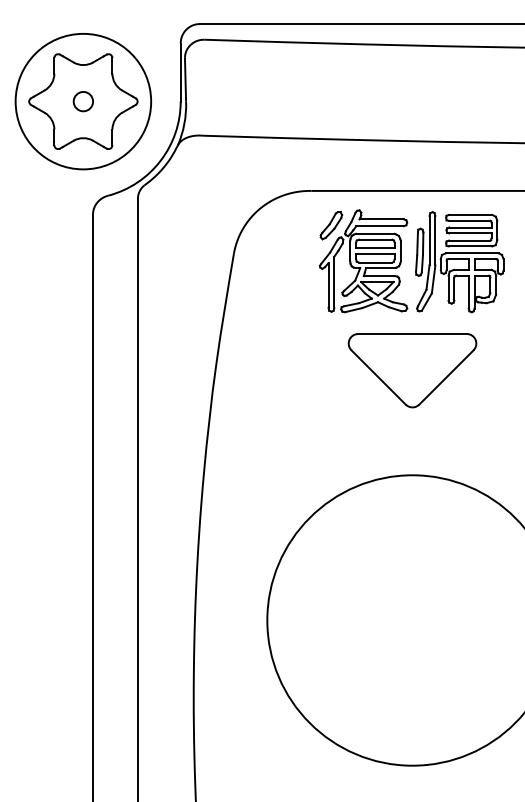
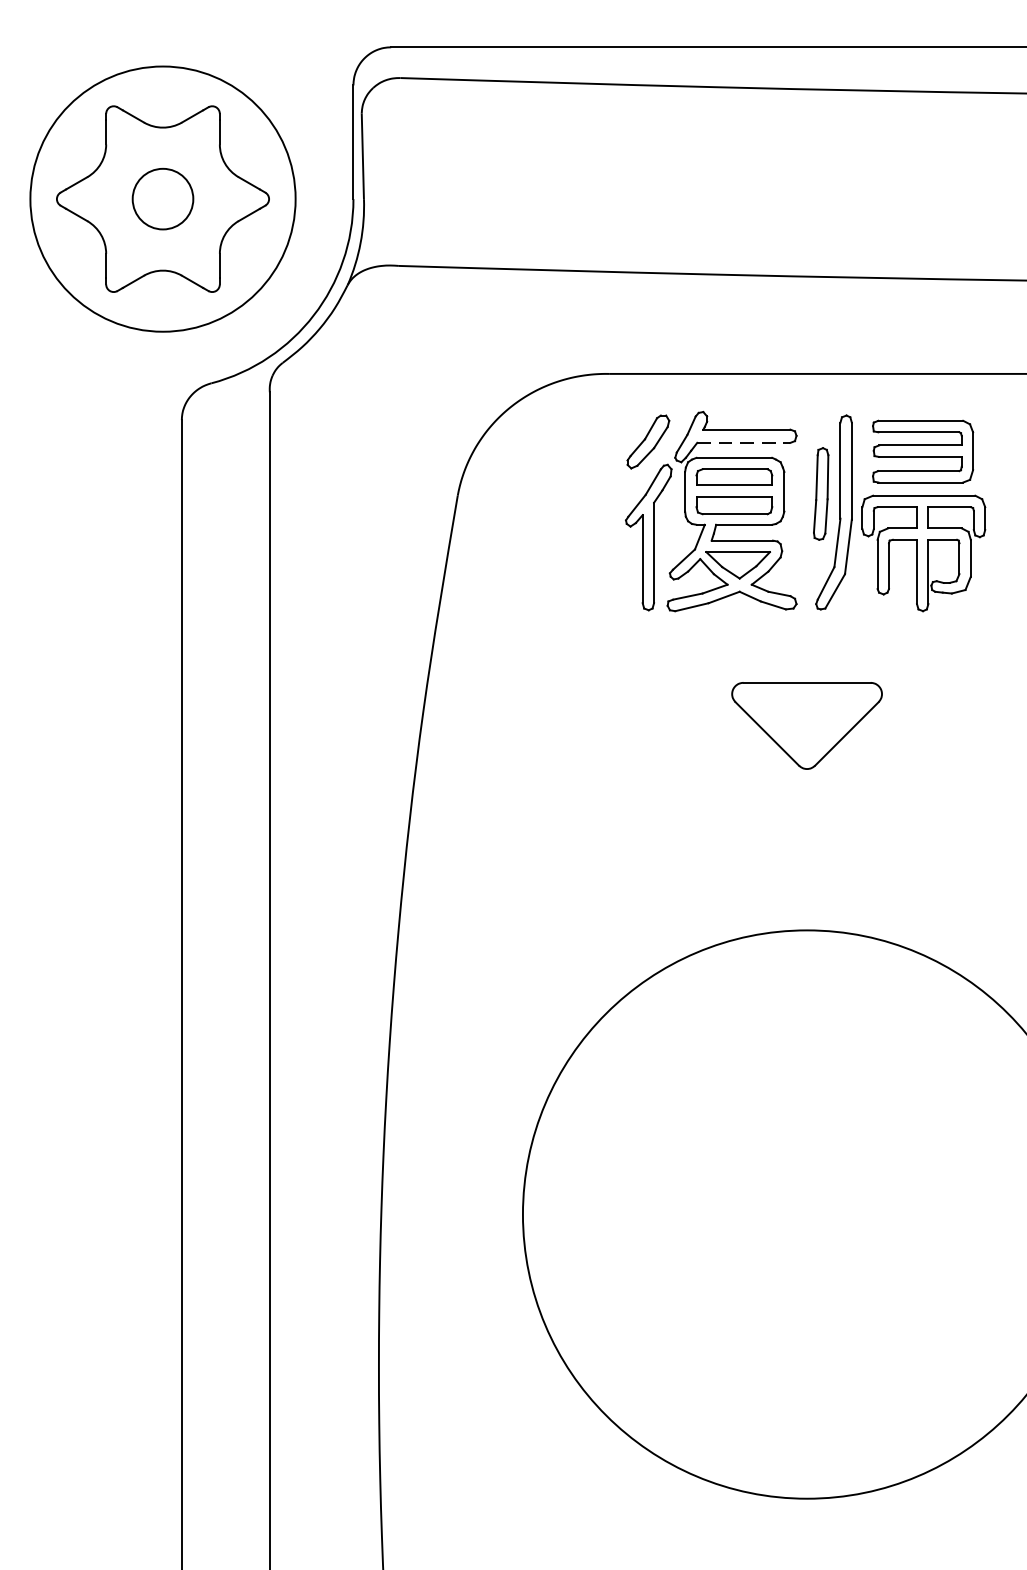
circle: (83, 101) -> (163, 198), size x1.6
line: (380, 226) -> (744, 443), solid -> dashed
part: (412, 370) -> (807, 725), size x0.6

